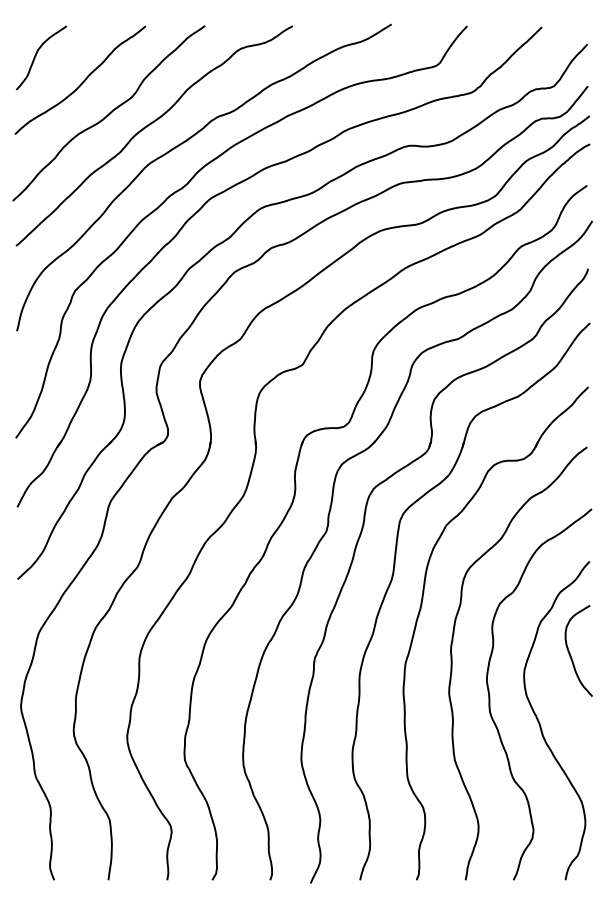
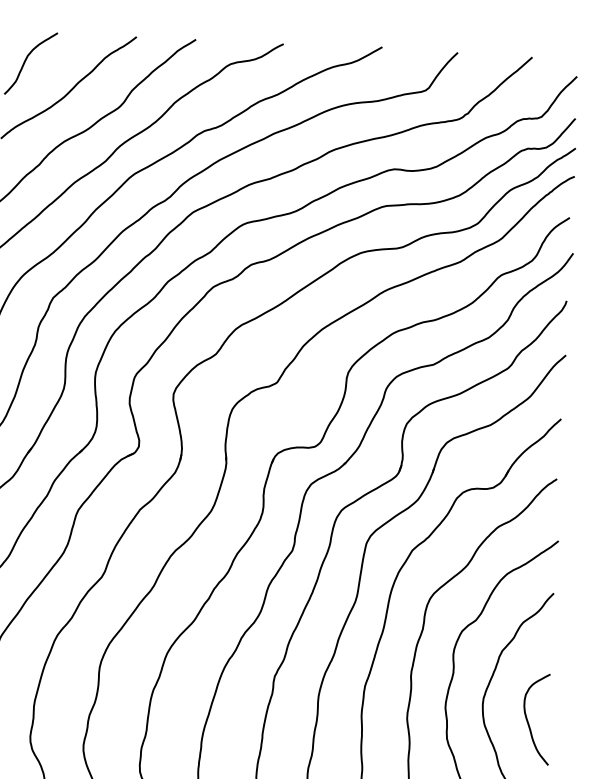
curve: (570, 653) -> (528, 721), moved

